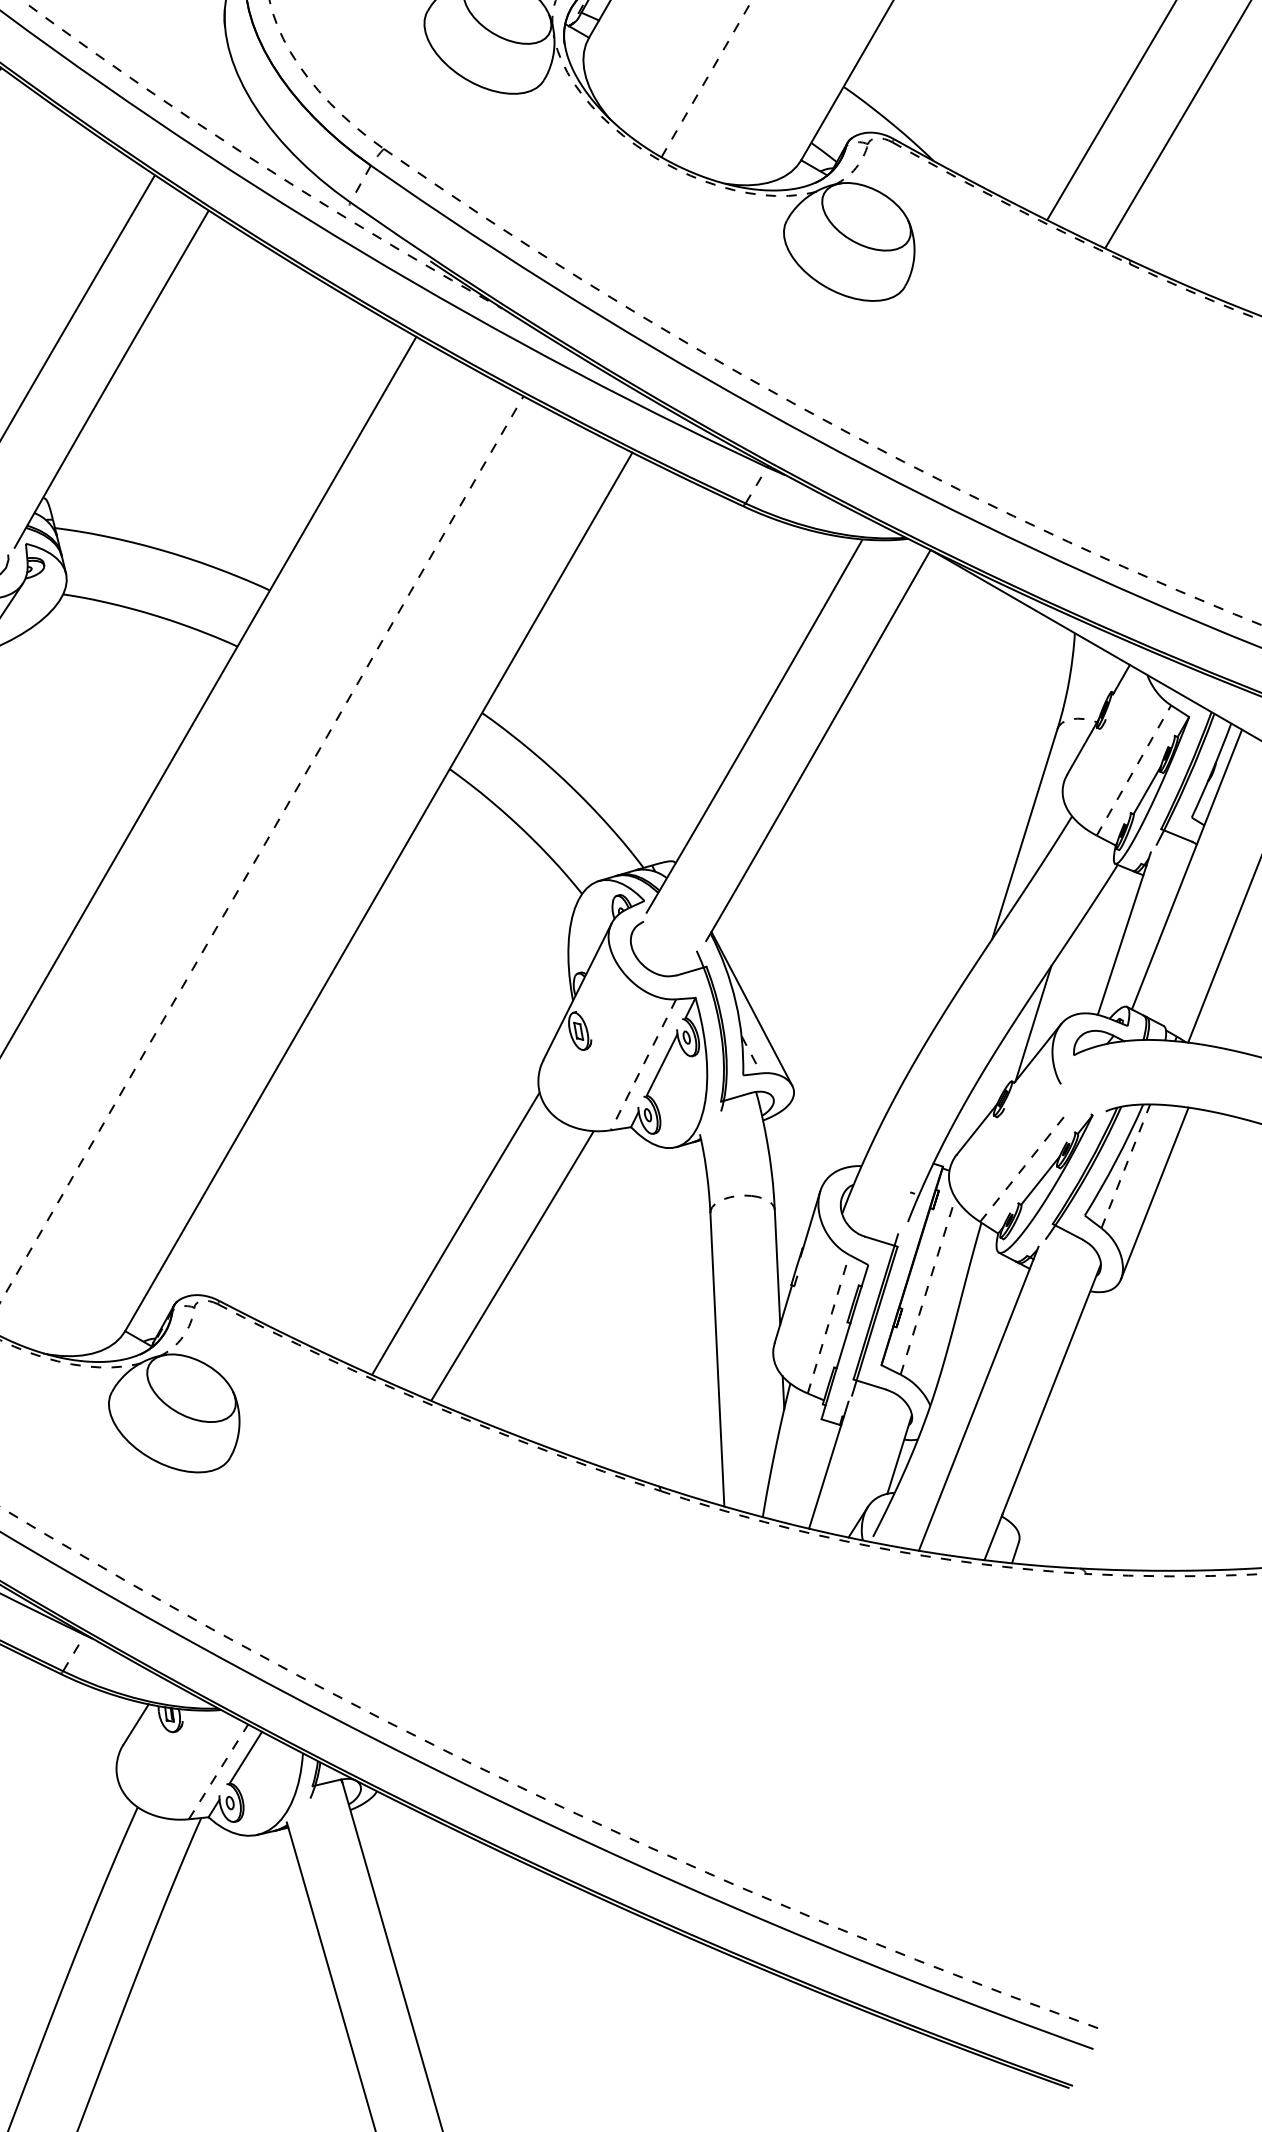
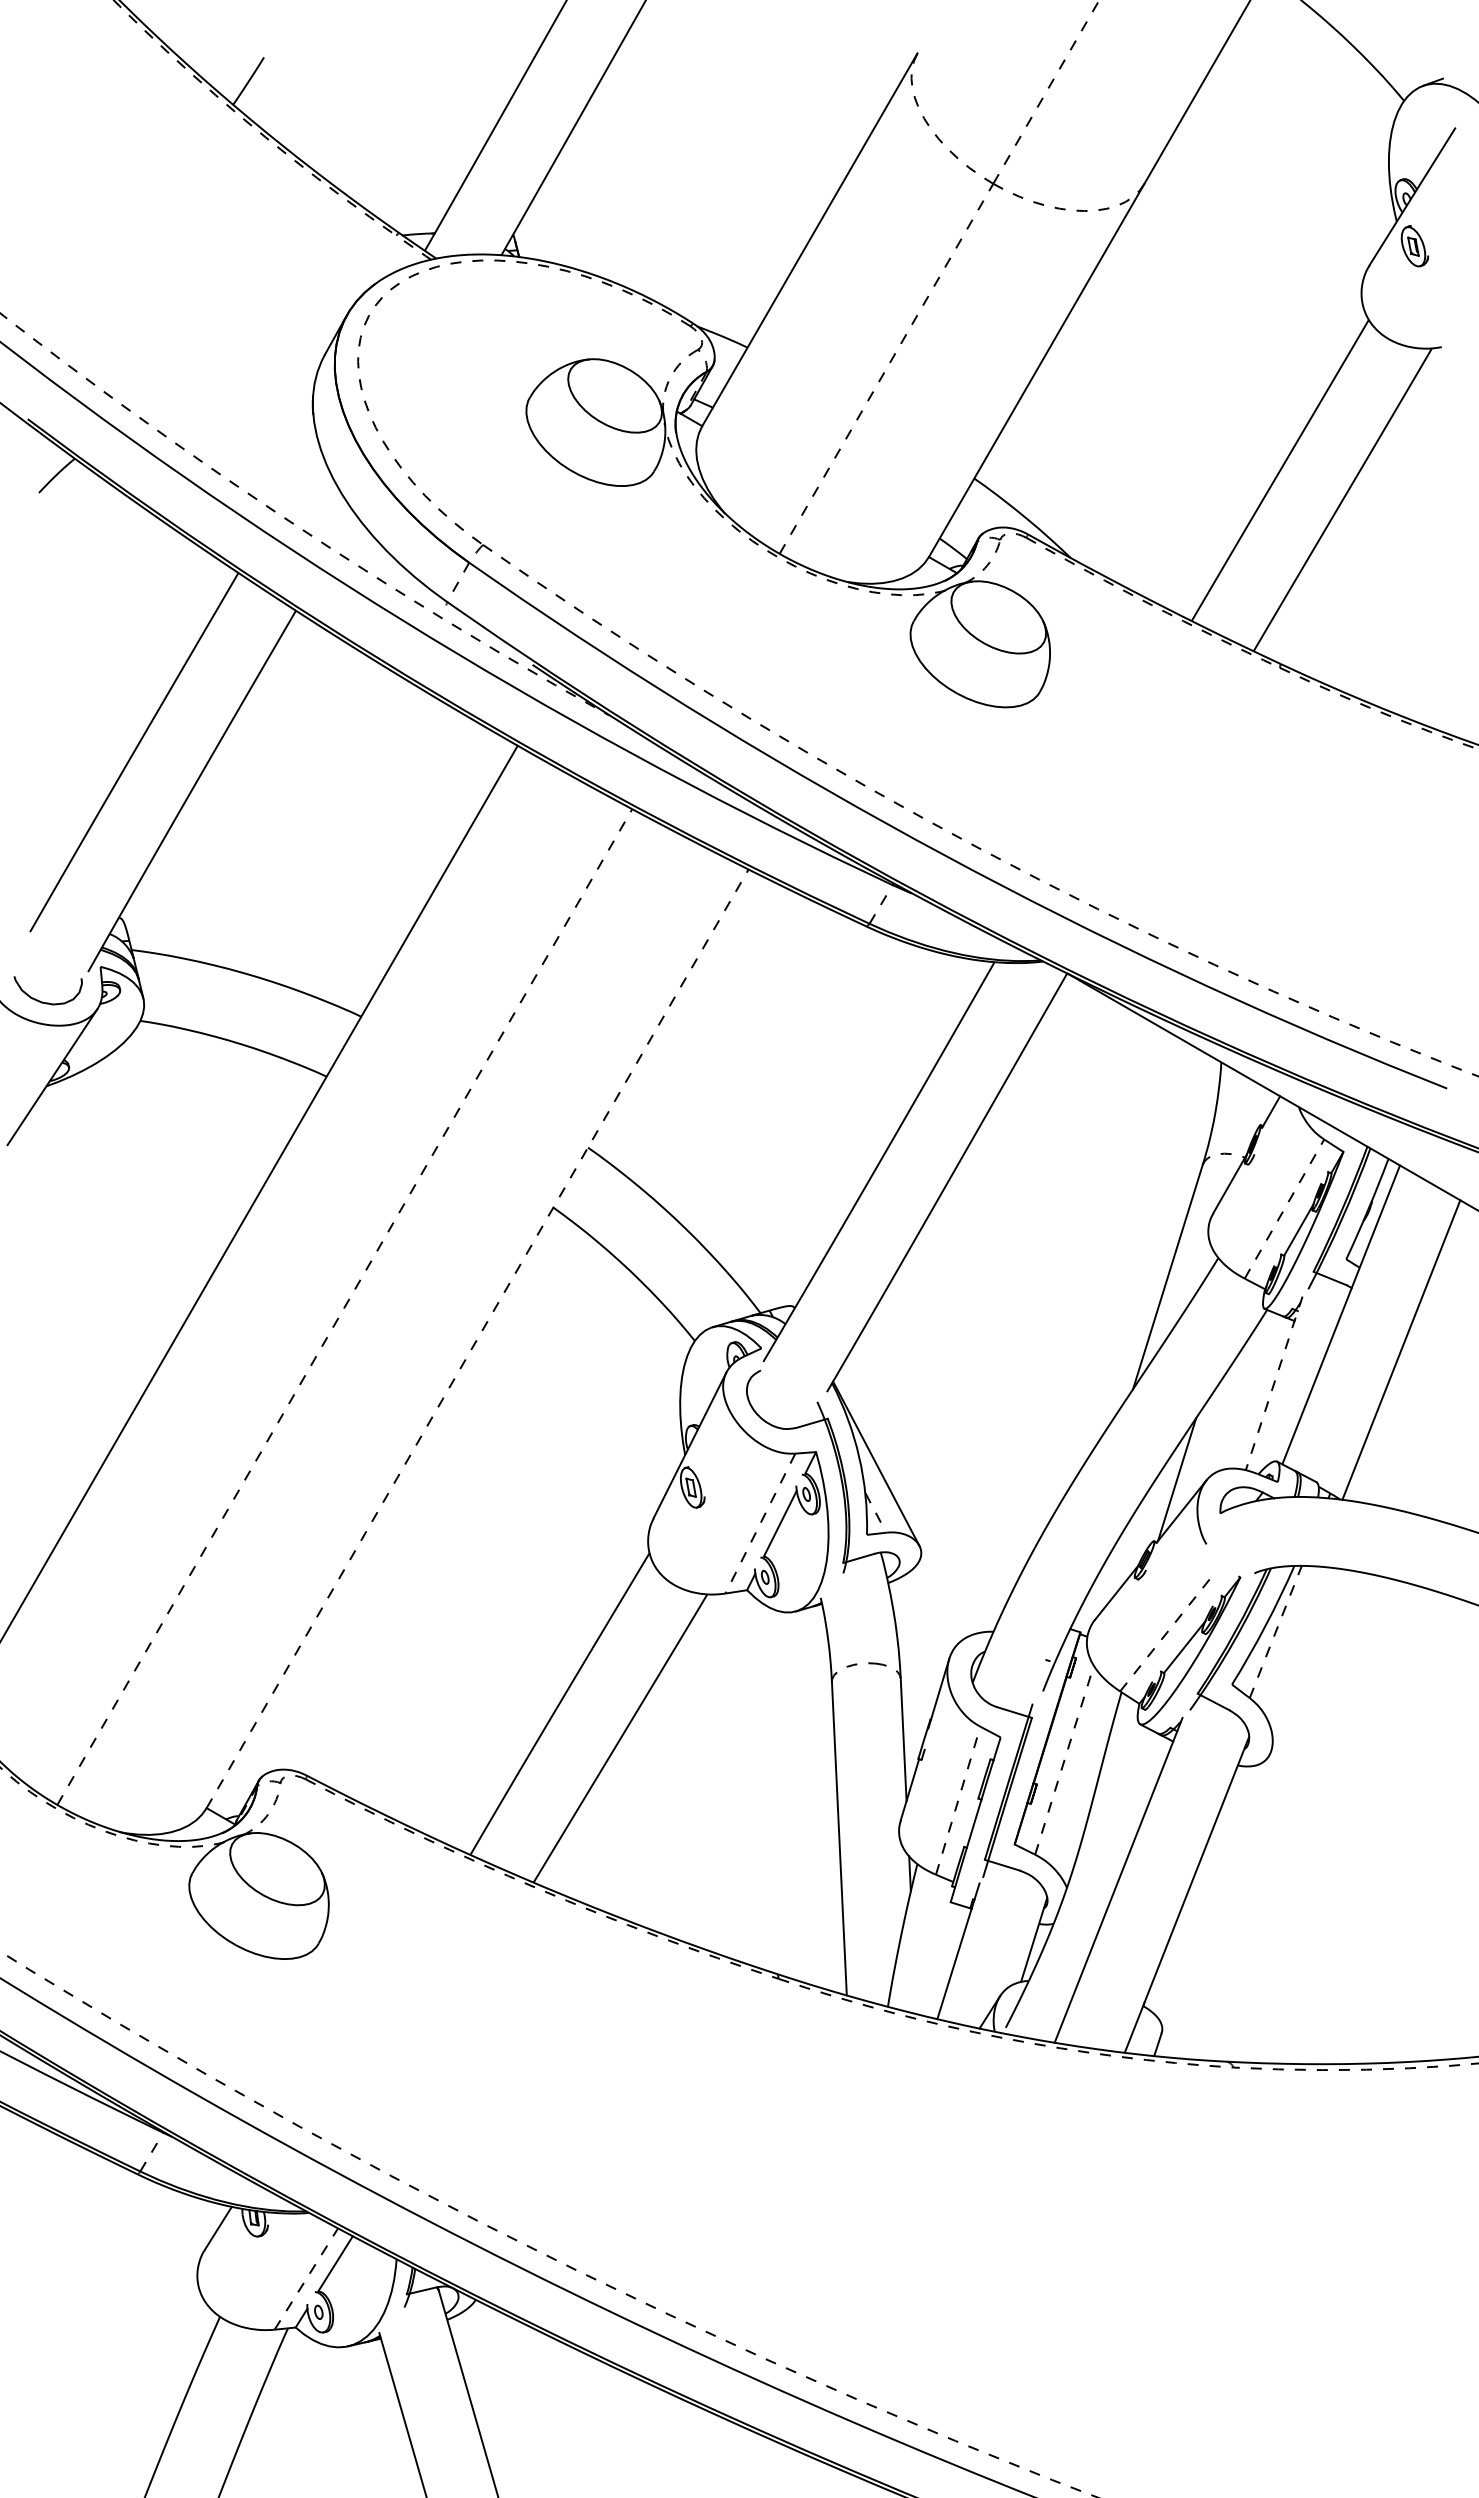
line: (378, 891) -> (477, 1338), solid -> dashed
line: (1124, 933) -> (1274, 1383), solid -> dashed
line: (1154, 1193) -> (1306, 1660), removed

